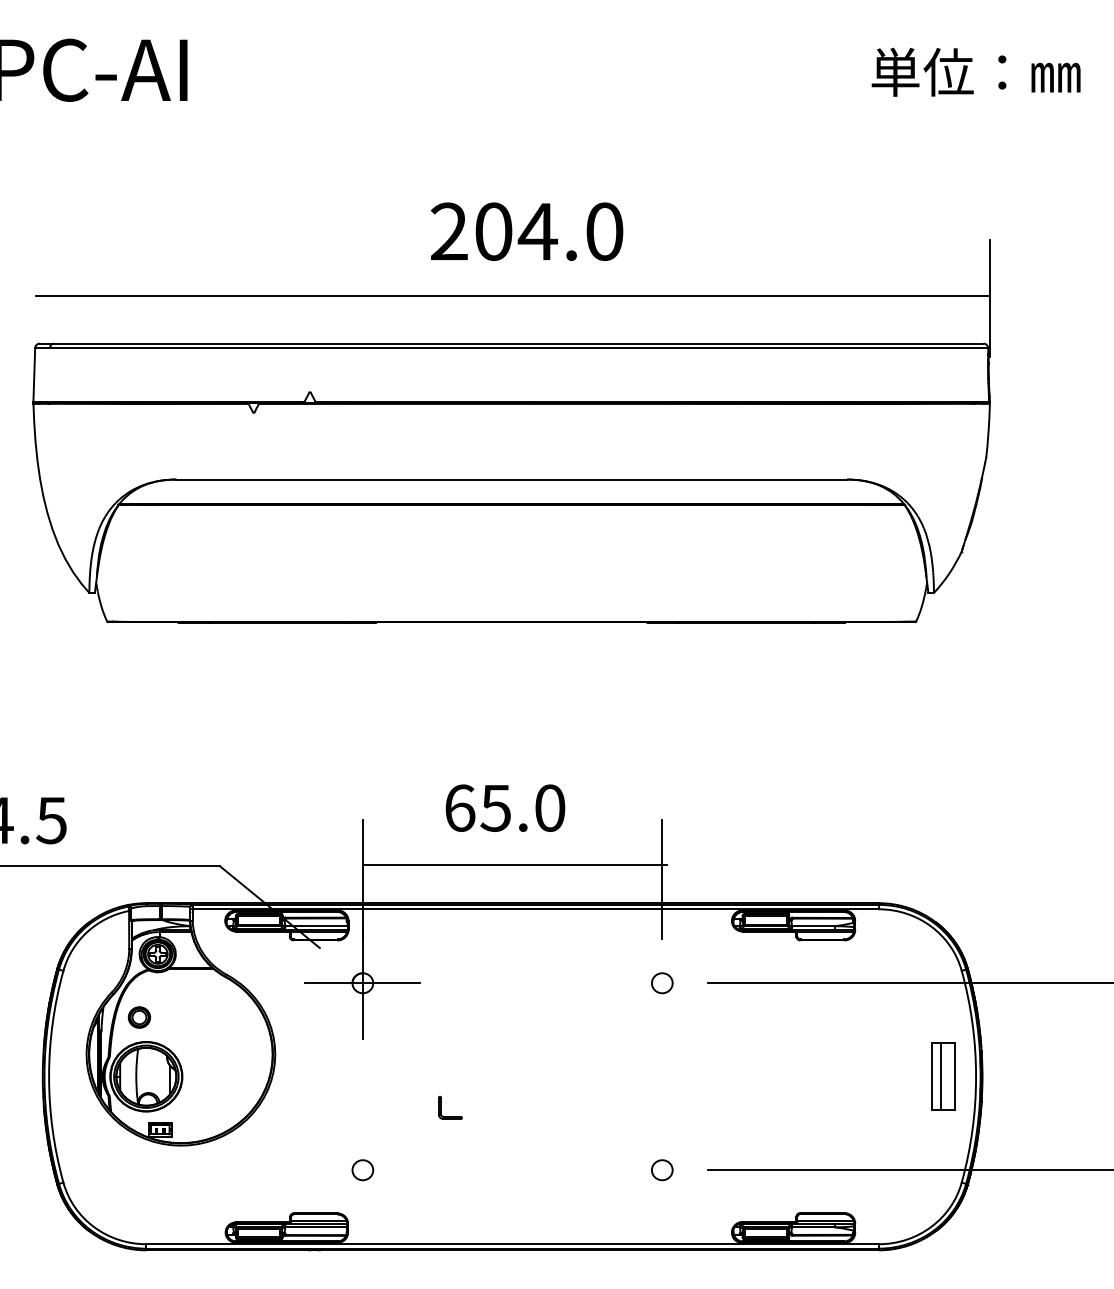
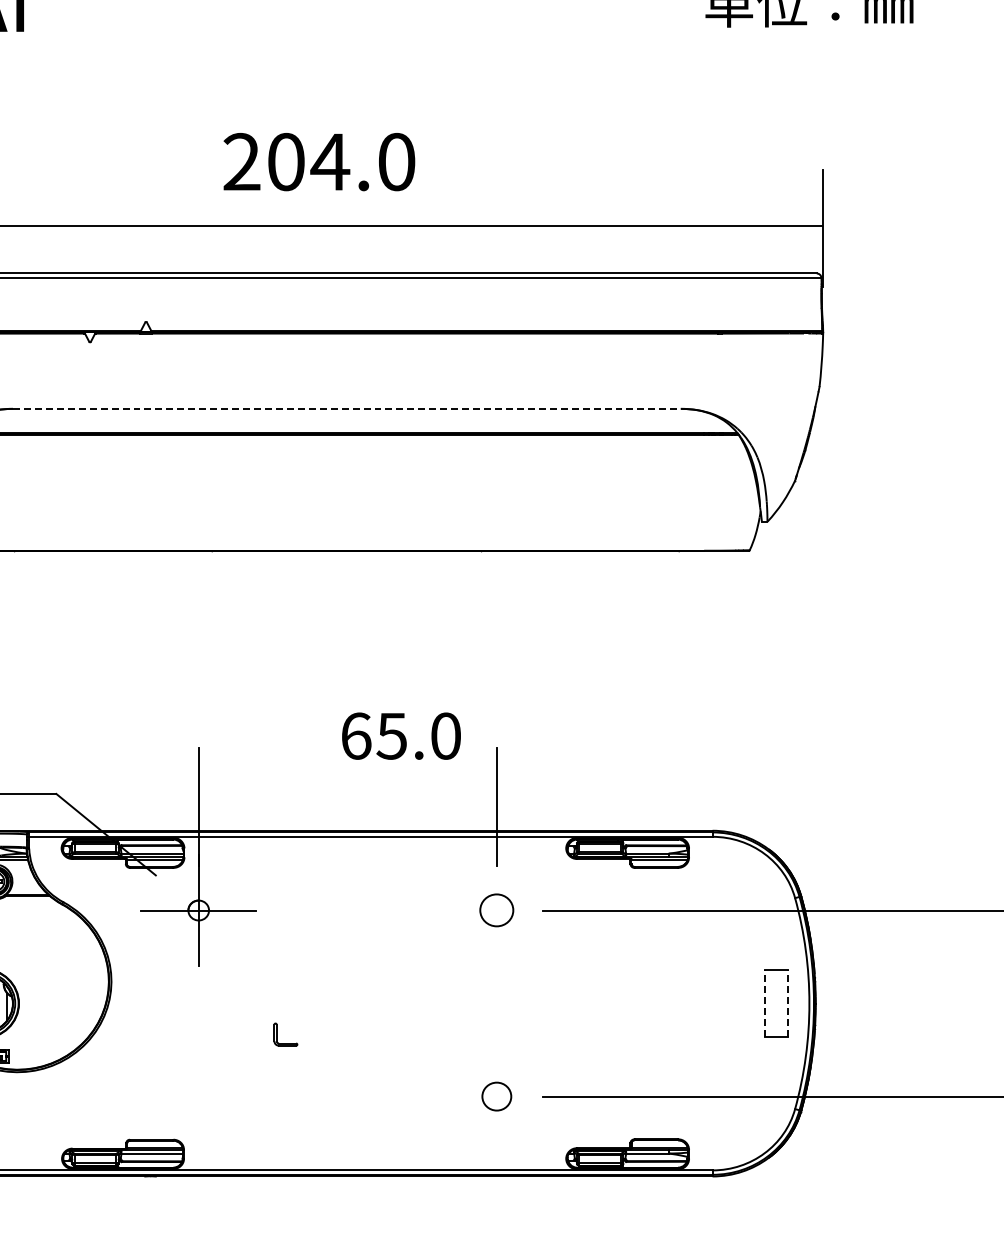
text: (526, 231) -> (318, 161), moved
line: (512, 479) -> (347, 408), solid -> dashed
text: (505, 807) -> (401, 735), moved
line: (514, 864) -> (349, 792), removed
part: (662, 983) -> (497, 910), size x1.6
line: (931, 1076) -> (765, 1003), solid -> dashed
line: (940, 1076) -> (773, 1003), removed
line: (954, 1076) -> (787, 1003), solid -> dashed
part: (362, 1170) -> (198, 1096), removed
part: (662, 1170) -> (497, 1096), size x1.4

